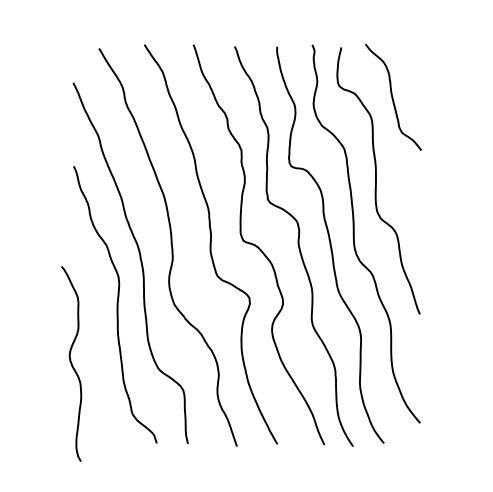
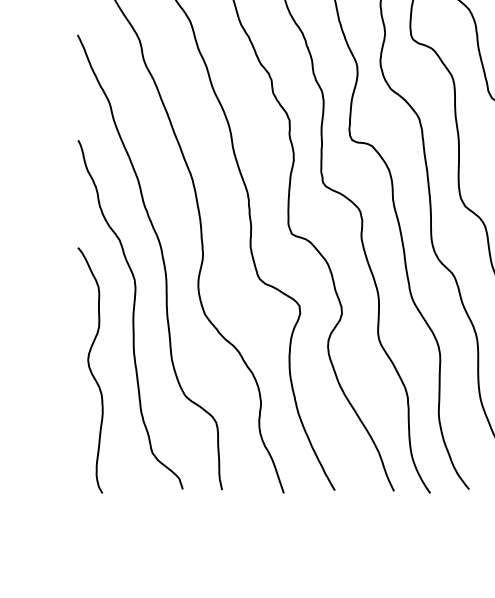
curve: (71, 363) -> (90, 369), moved

